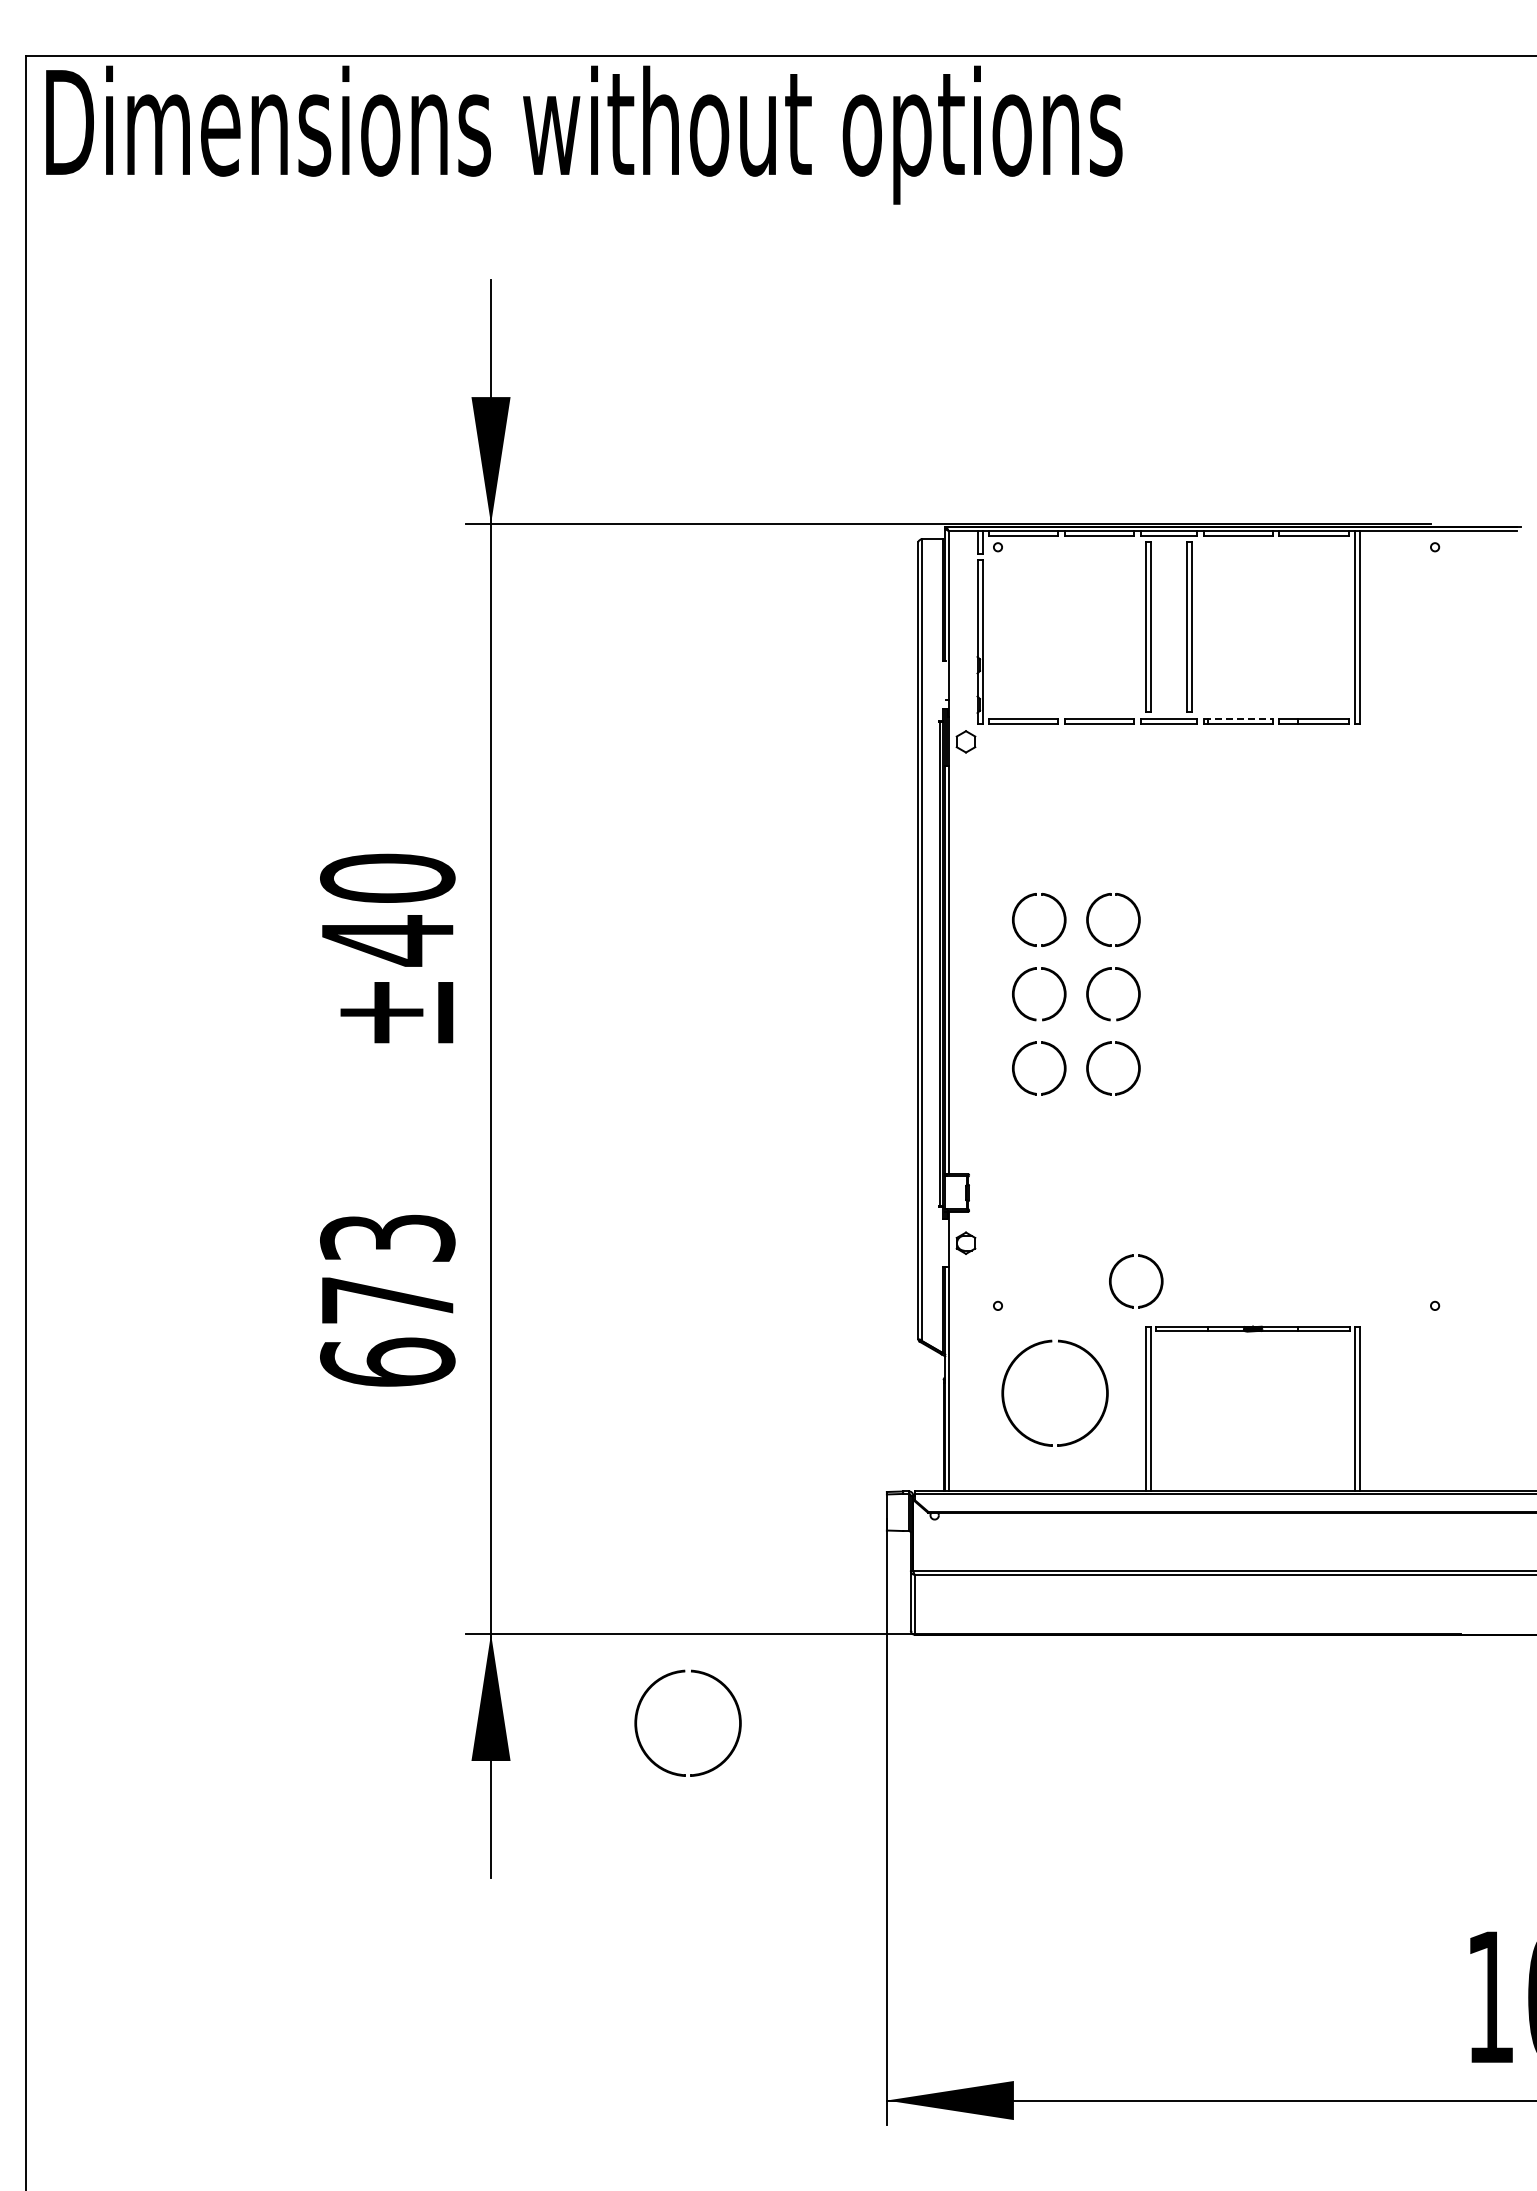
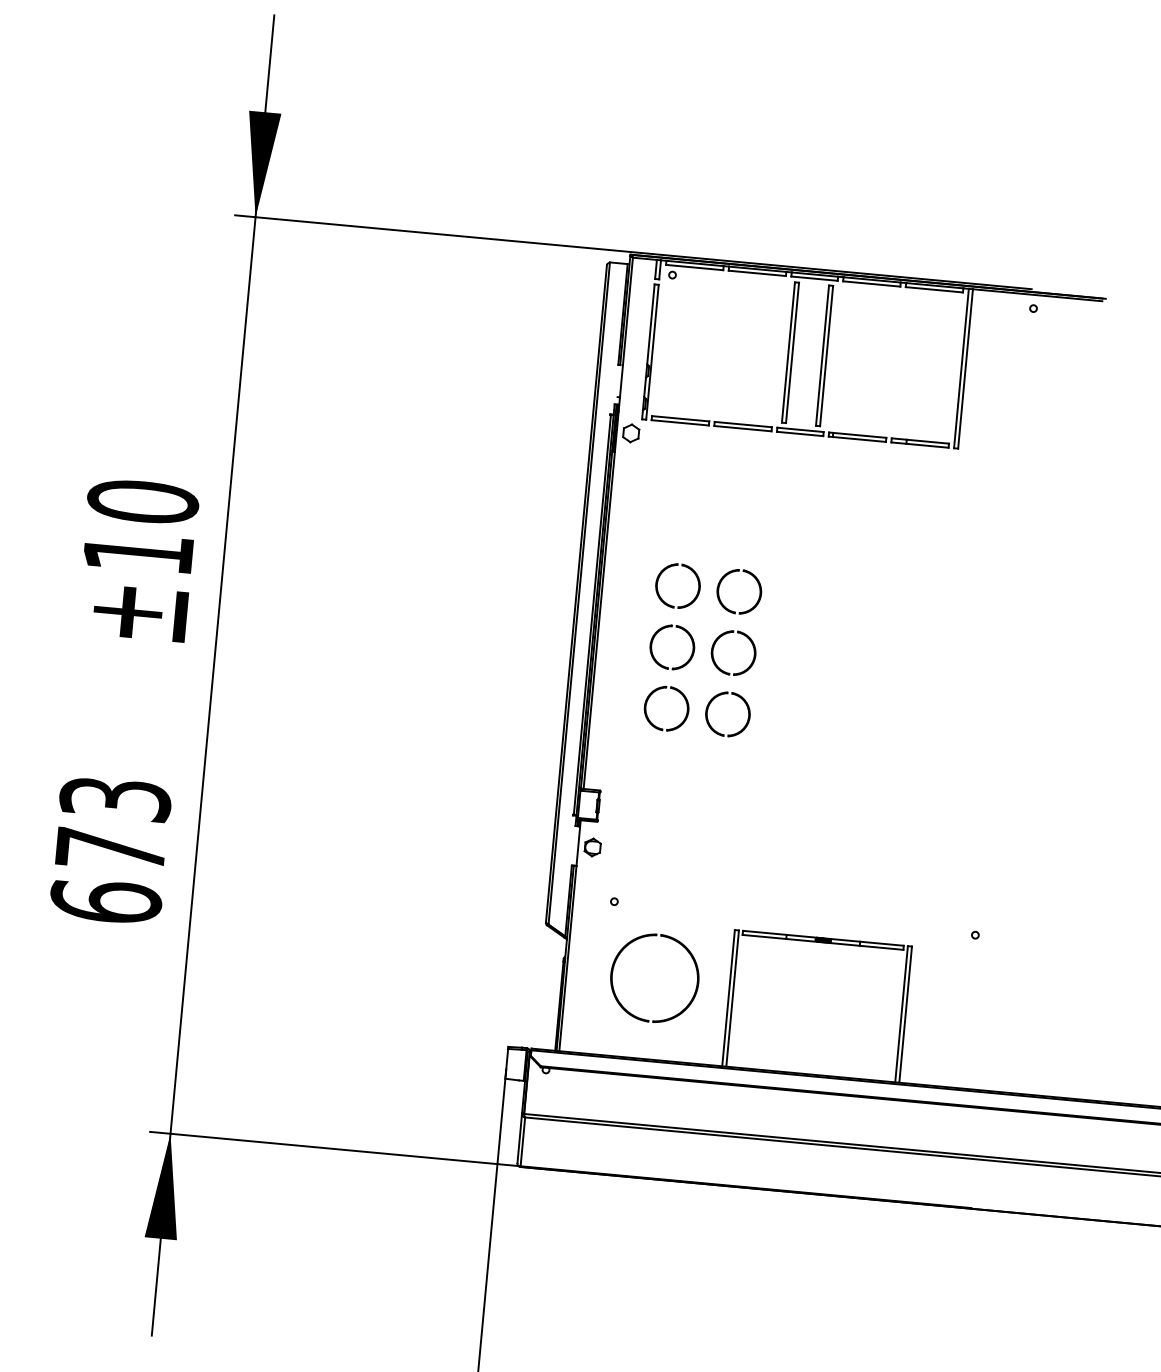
line: (1238, 718) -> (858, 434), dashed -> solid
text: (387, 940) -> (138, 553), ±40 -> ±10
part: (1160, 1281) -> (750, 894), removed
part: (654, 1685) -> (301, 1188), removed

